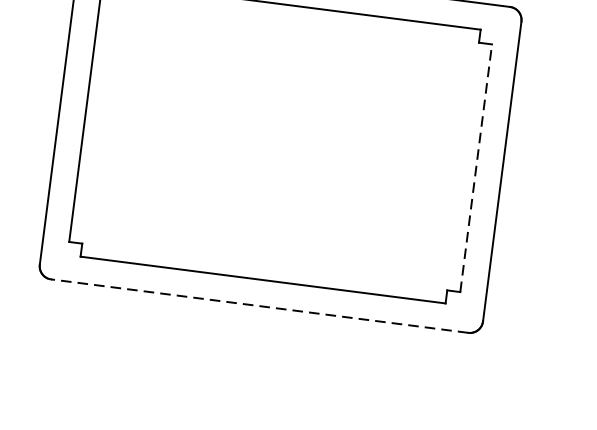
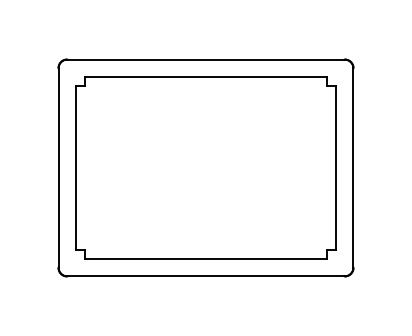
line: (476, 167) -> (336, 167), dashed -> solid
line: (260, 306) -> (206, 276), dashed -> solid

